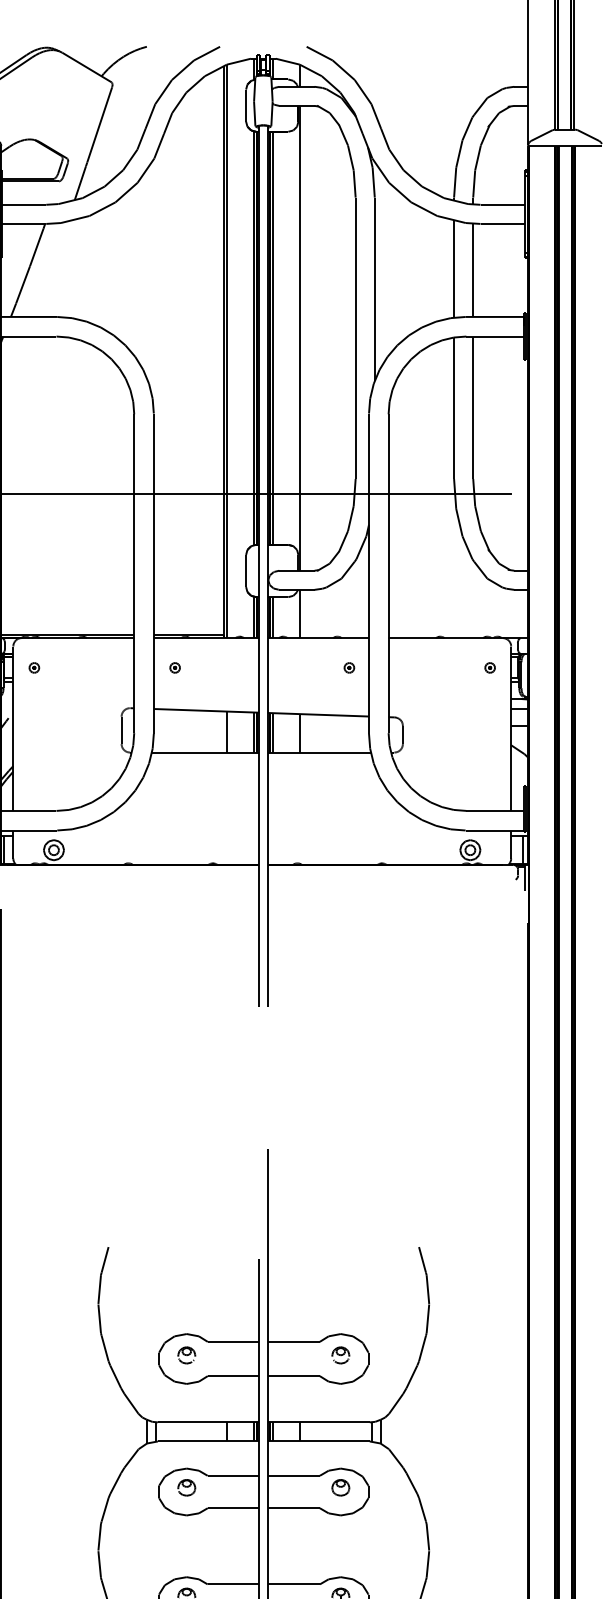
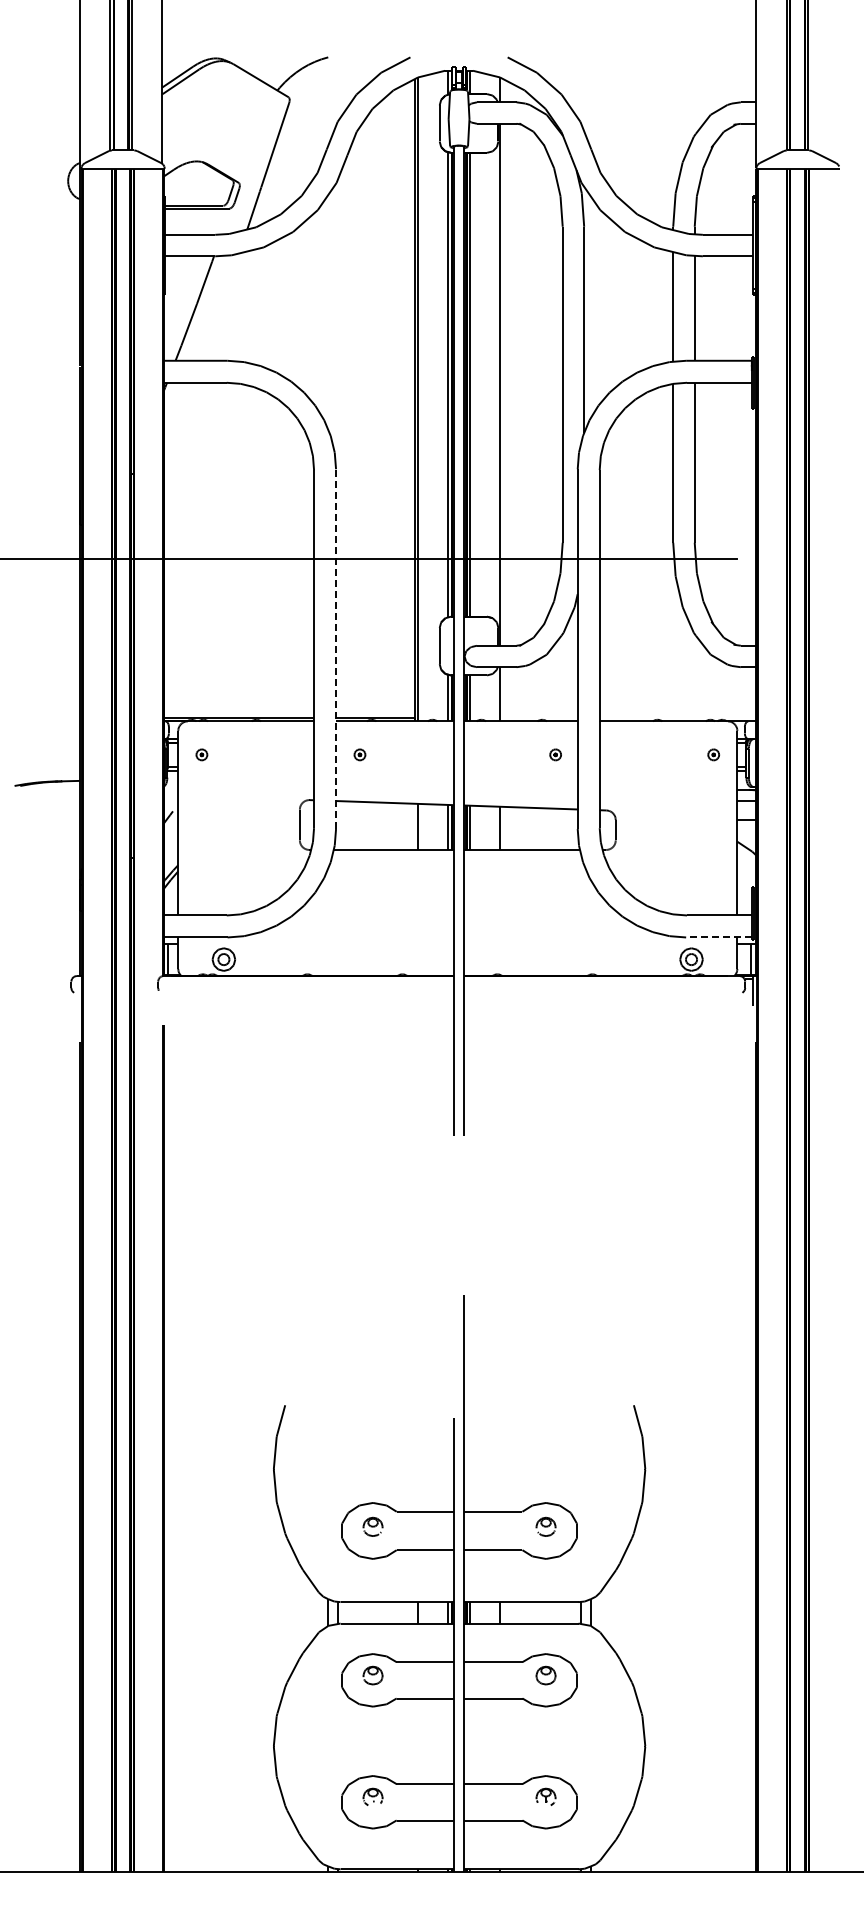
line: (154, 574) -> (336, 649), solid -> dashed
line: (495, 830) -> (719, 937), solid -> dashed

